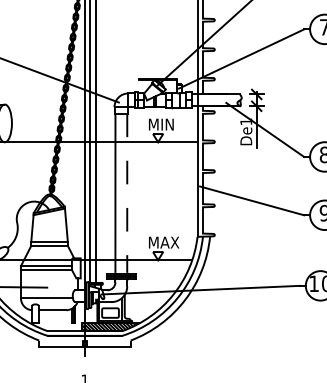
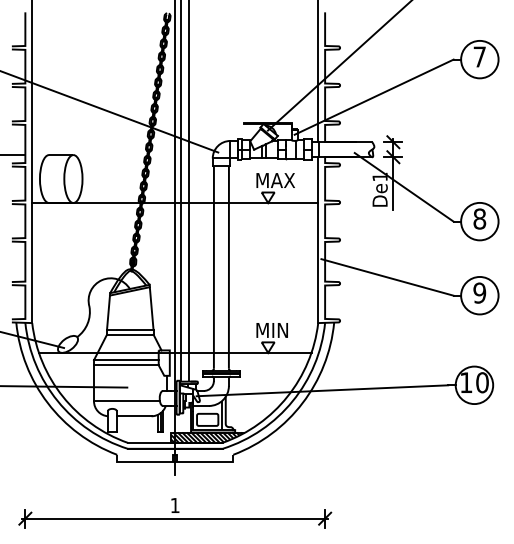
text: (169, 124) -> (282, 180), MIN -> MAX
line: (126, 193) -> (228, 268), dashed -> solid
text: (169, 242) -> (282, 330), MAX -> MIN

